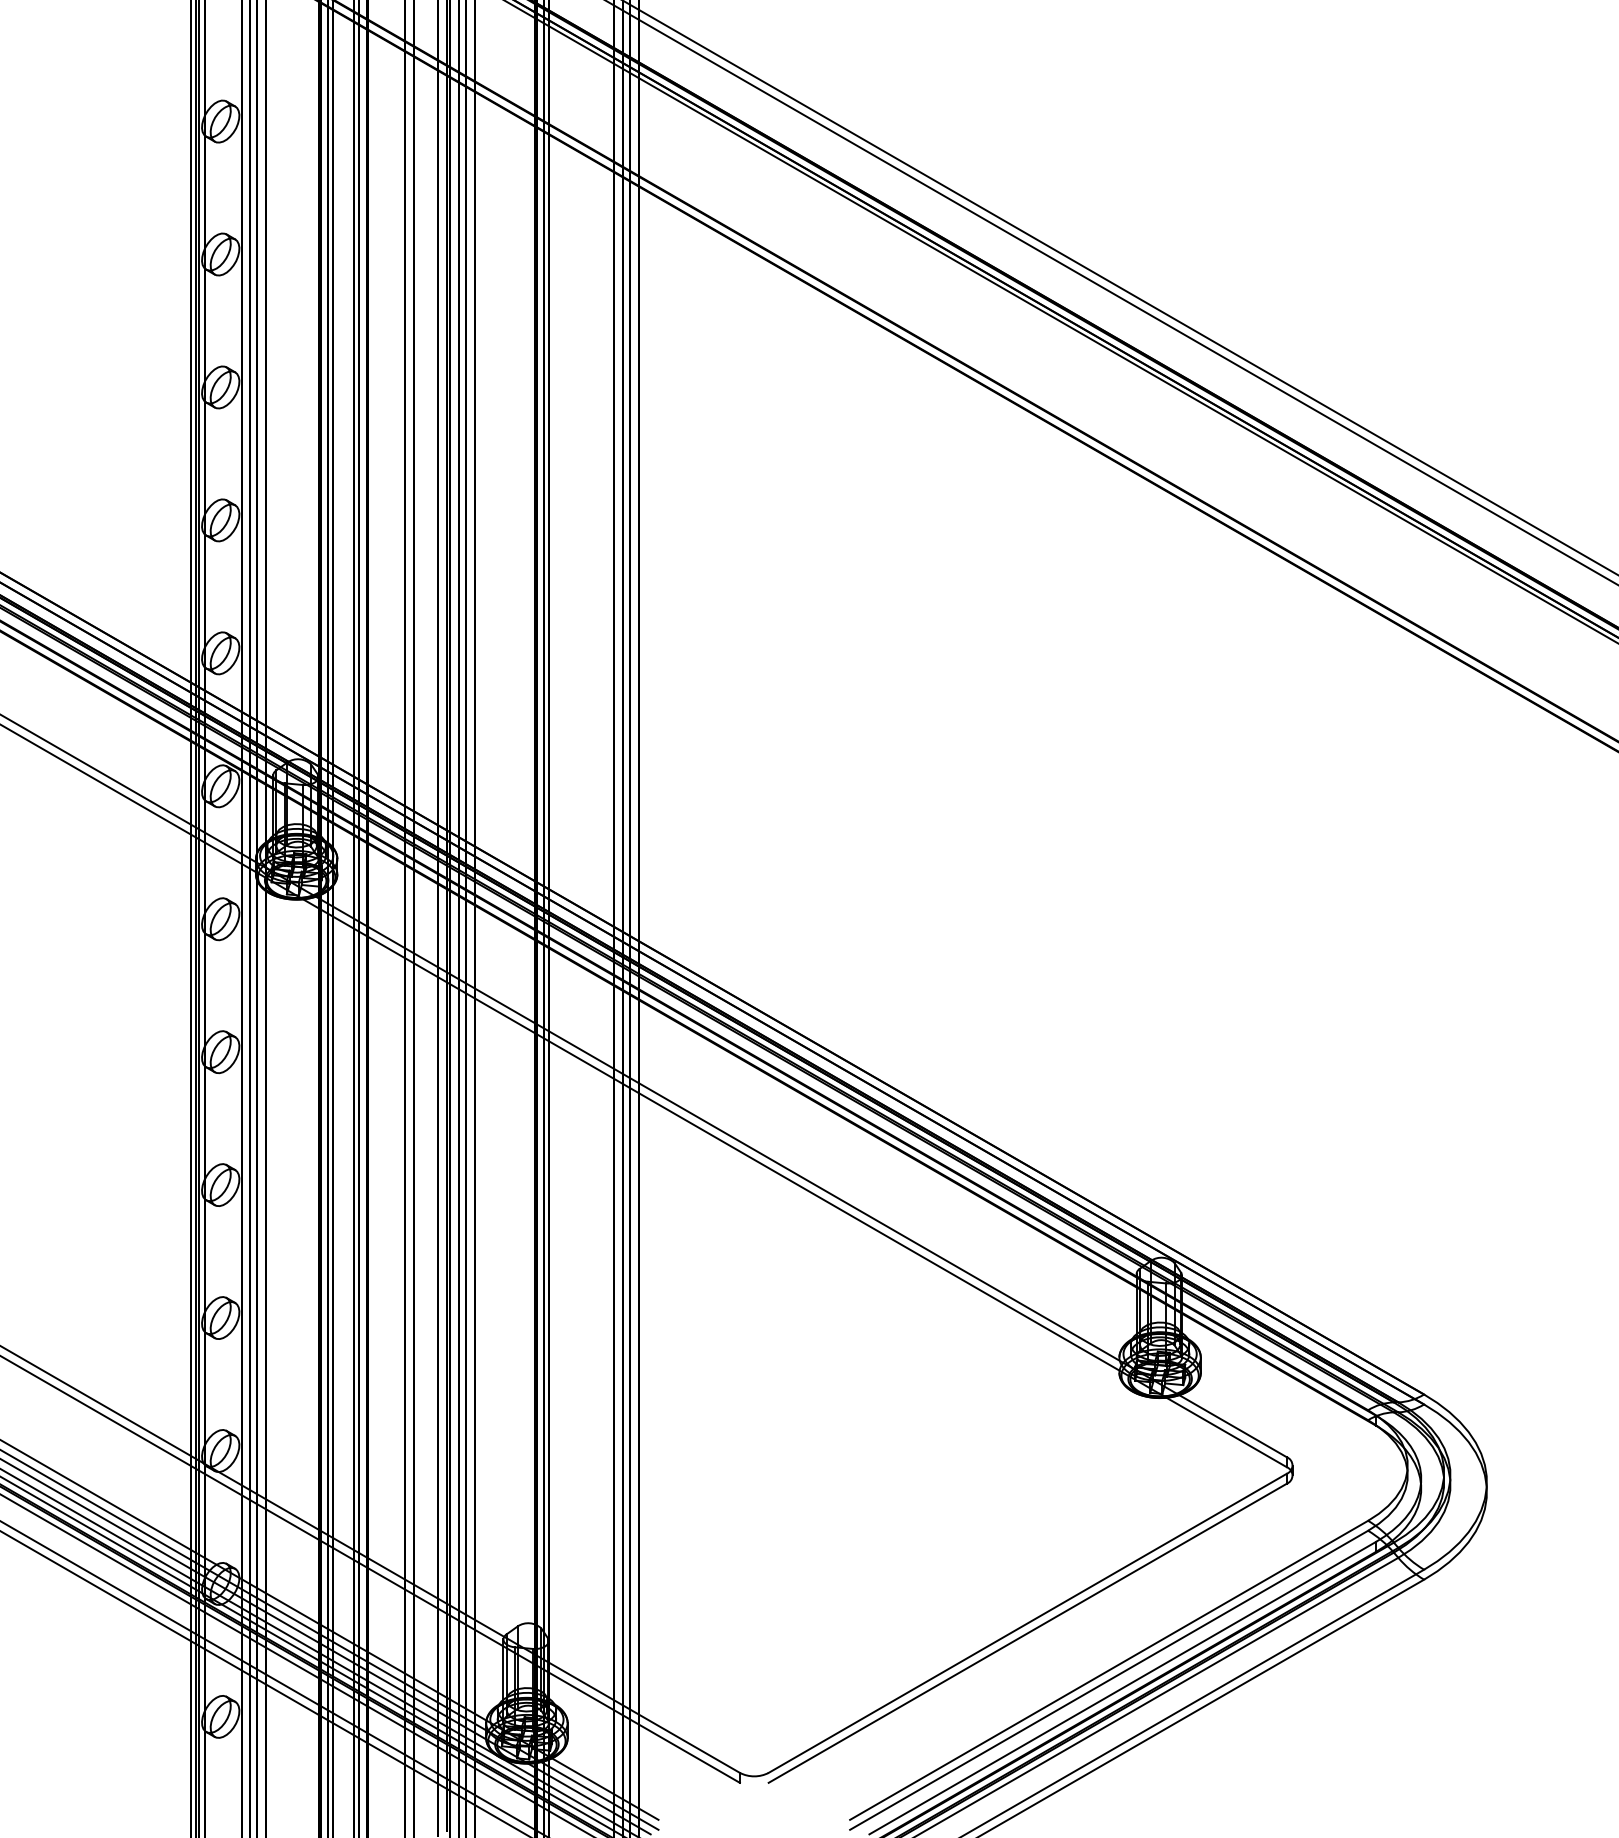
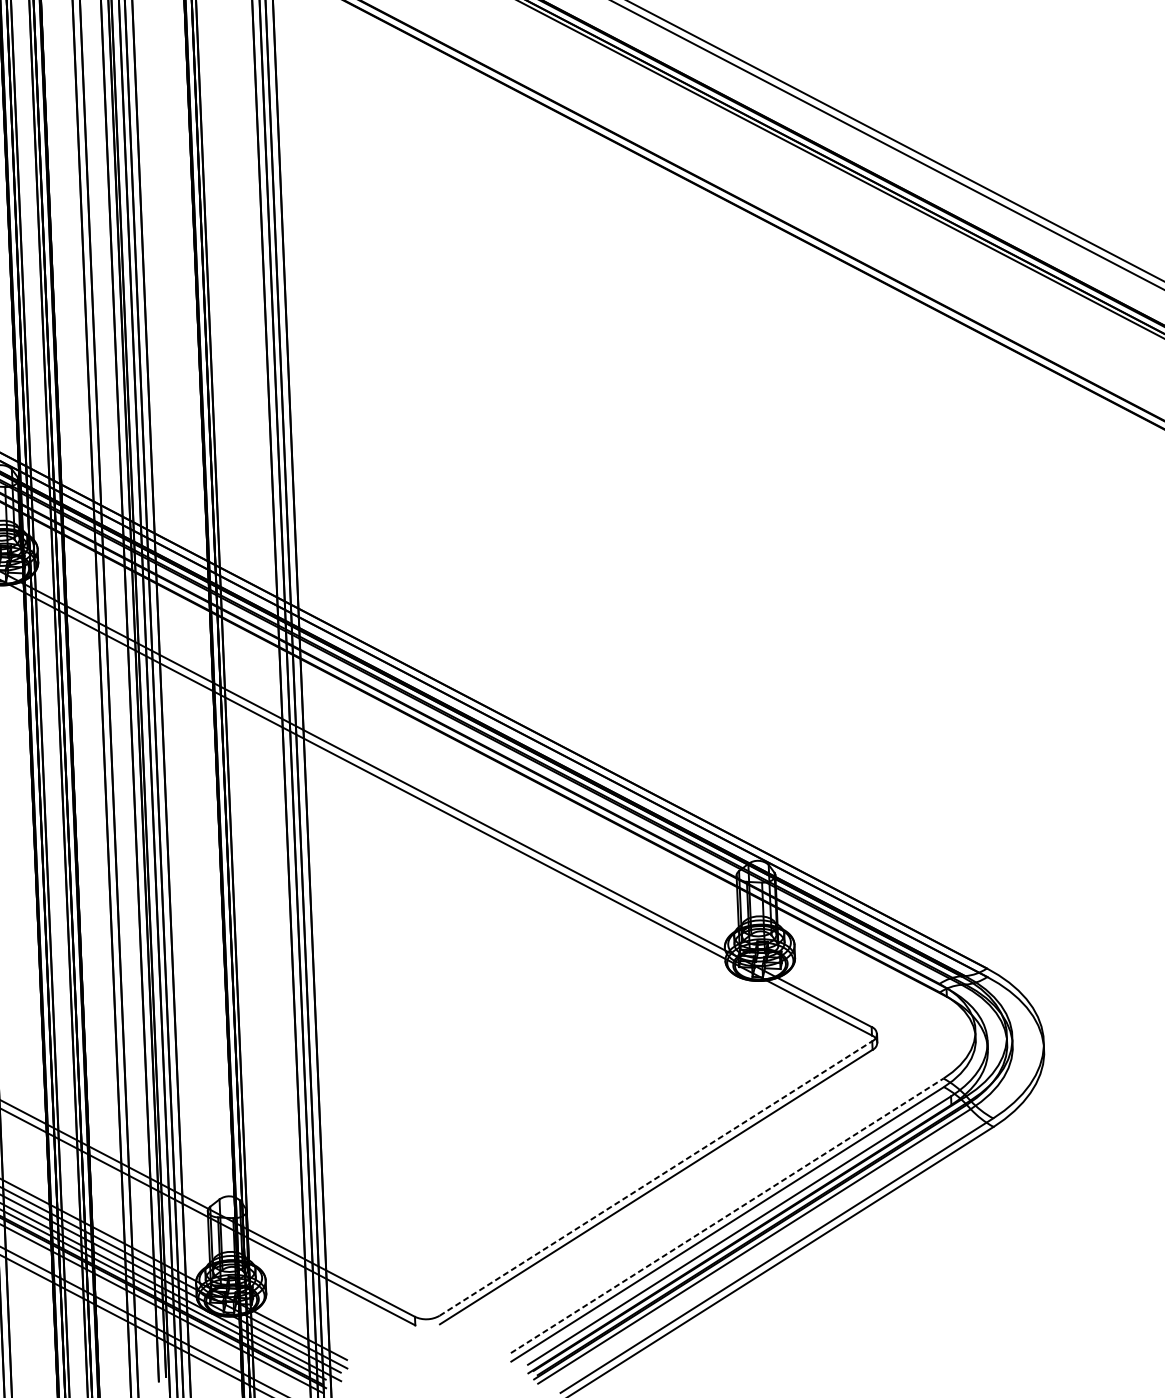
line: (1028, 1623) -> (656, 1178), solid -> dashed
line: (1109, 1670) -> (727, 1215), solid -> dashed

